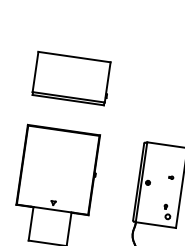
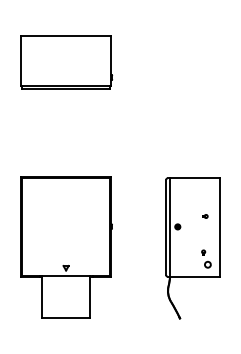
part: (71, 78) -> (66, 62), moved

